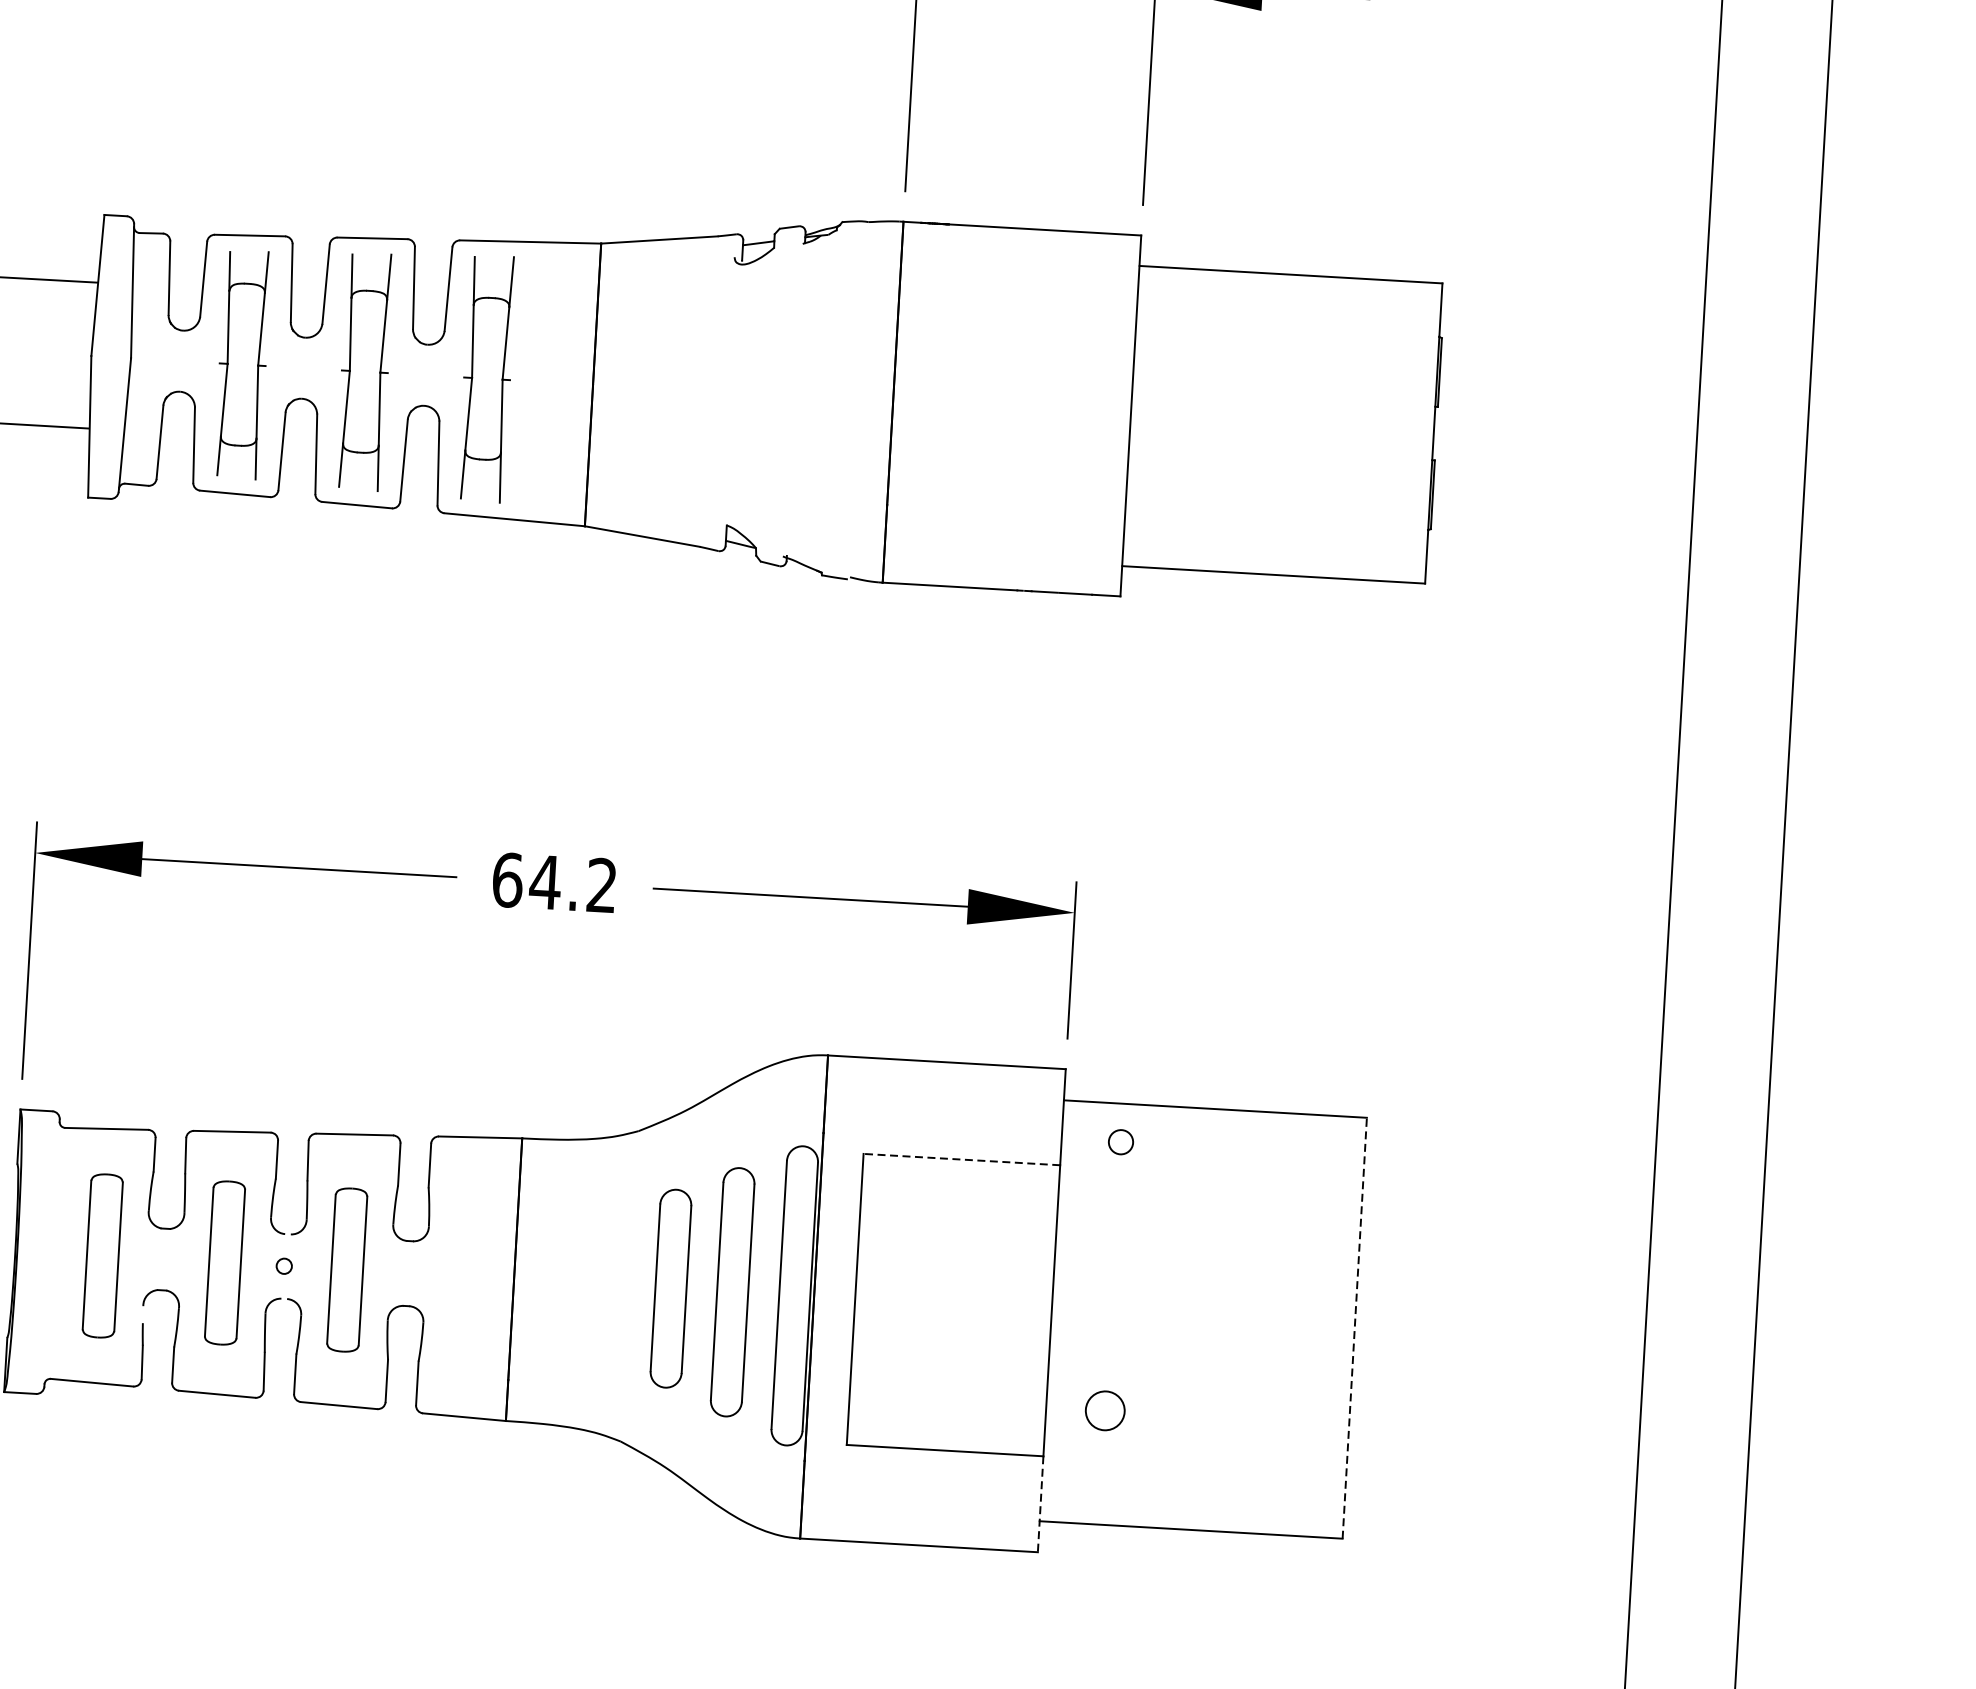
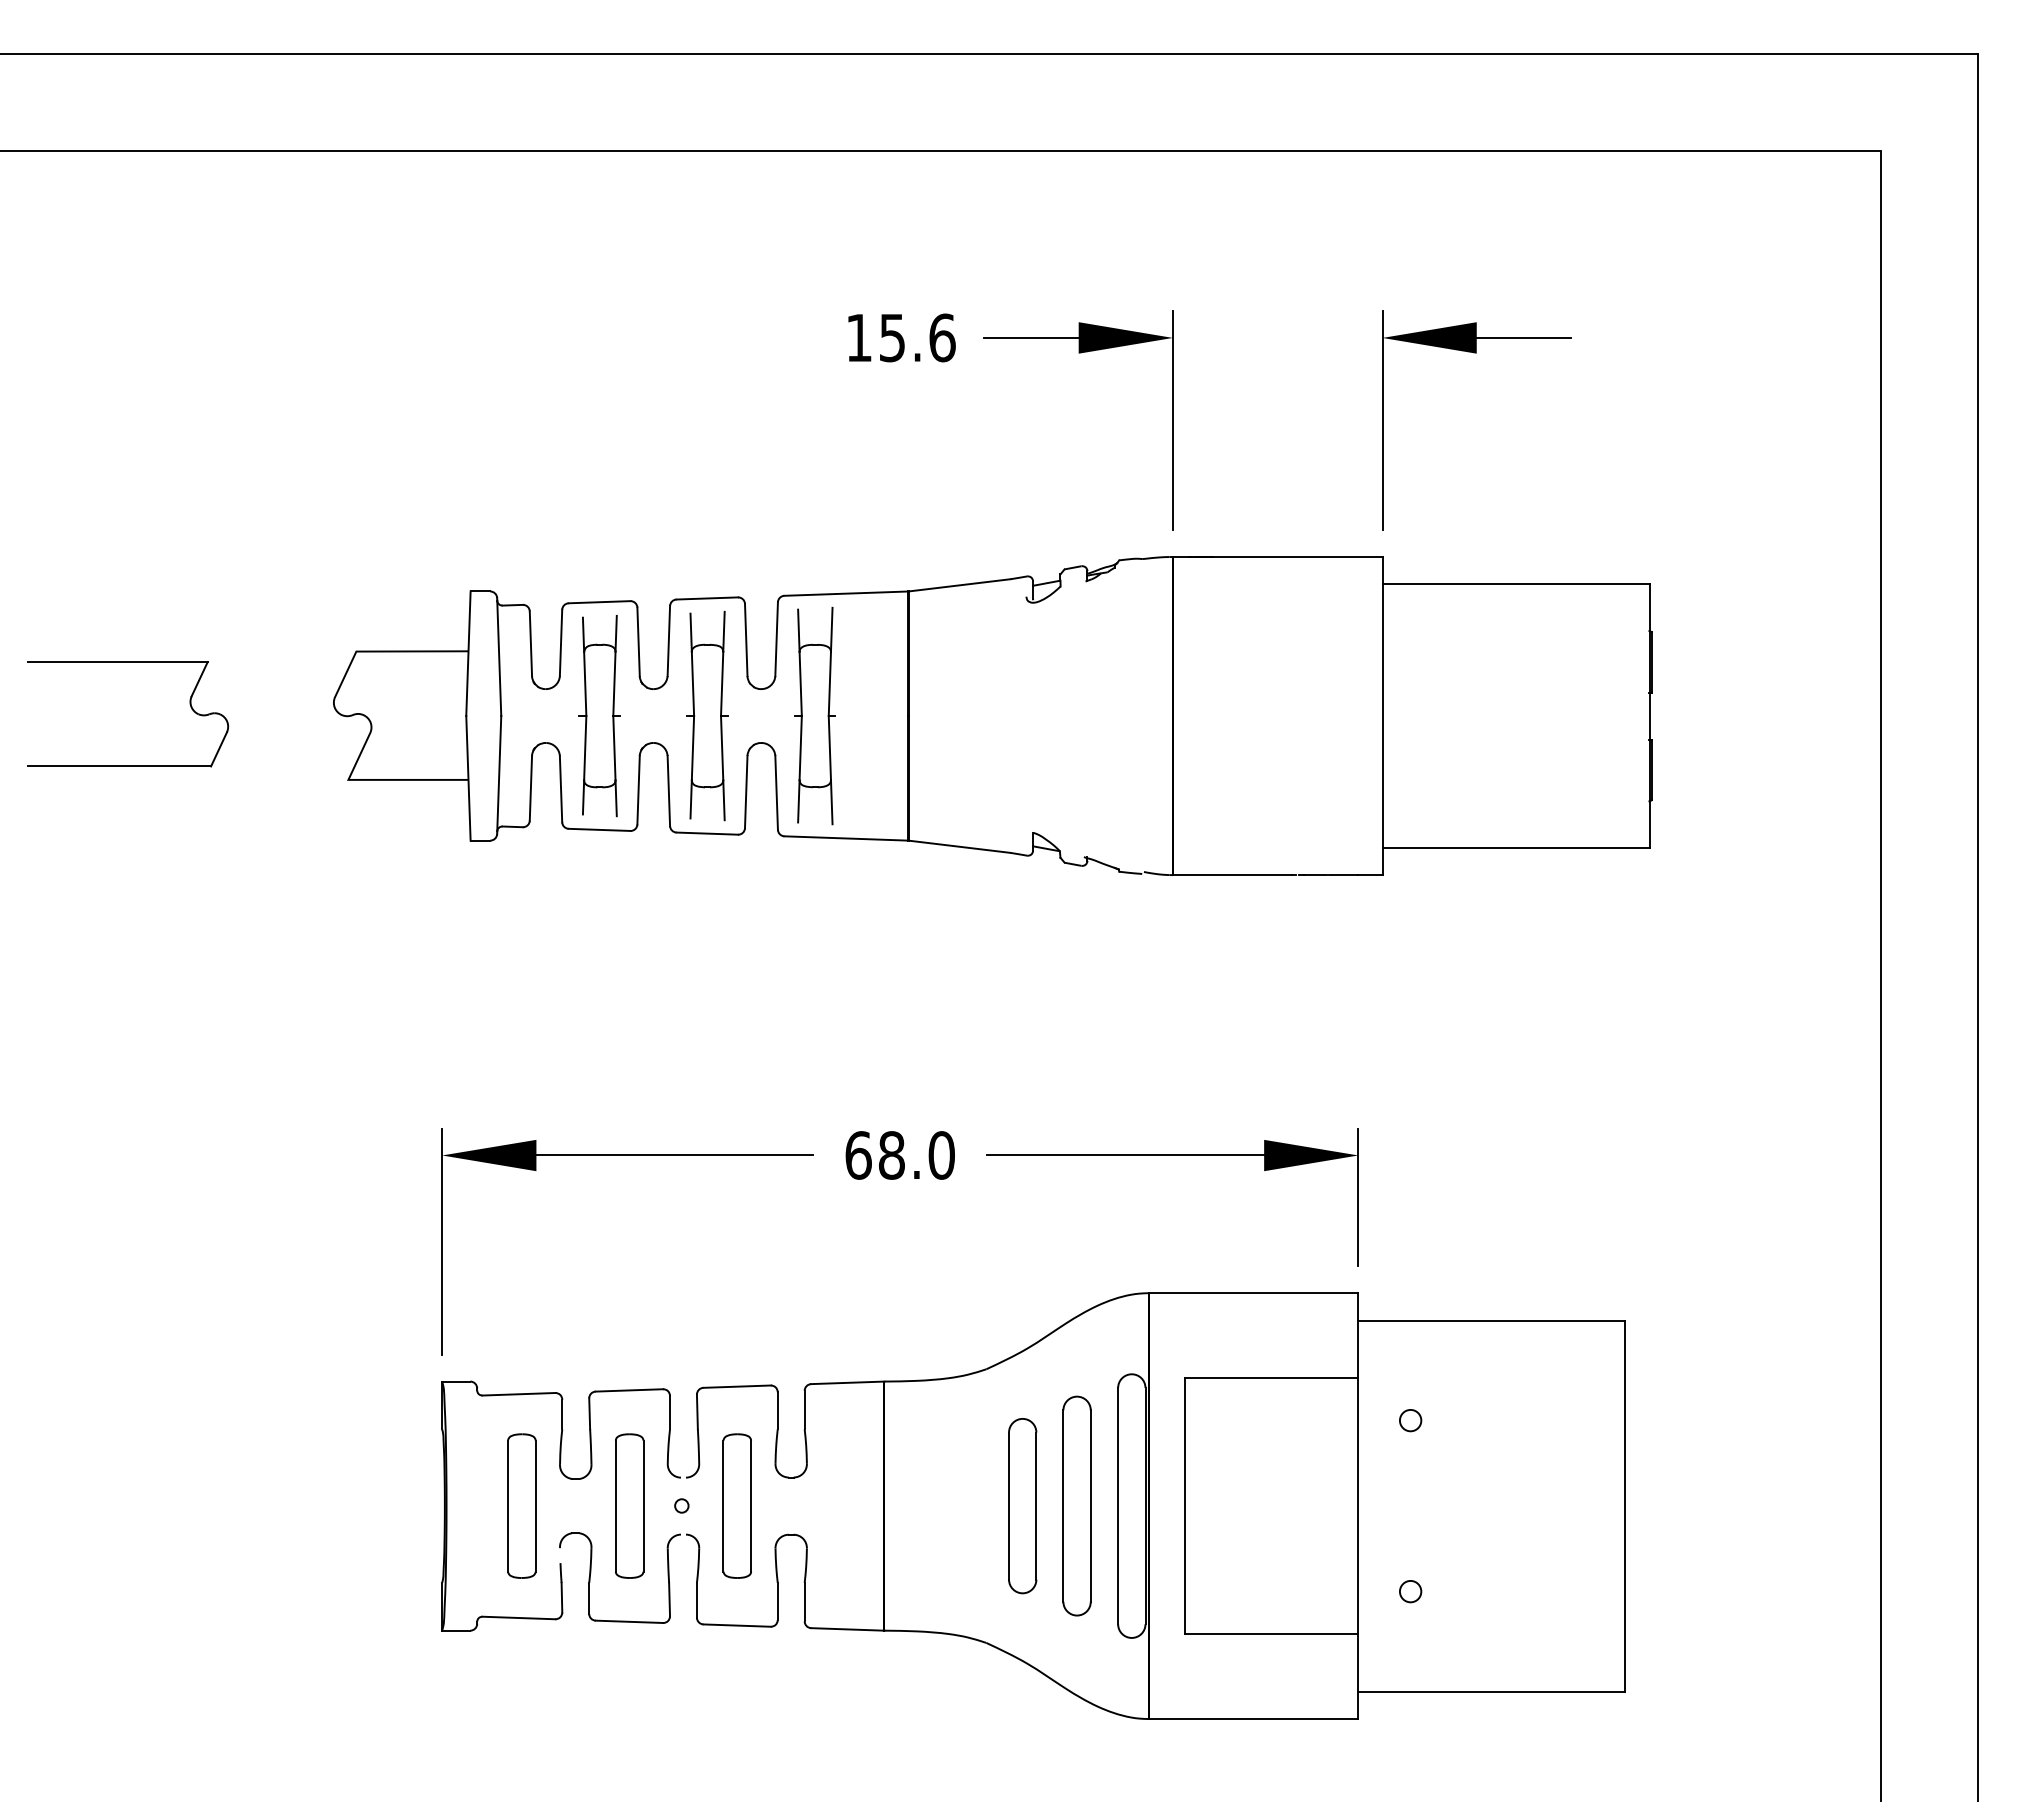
text: (572, 883) -> (915, 1155), 64.2 -> 68.0
circle: (1120, 1142) -> (1410, 1420), moved
line: (961, 1159) -> (1271, 1377), dashed -> solid
line: (1354, 1327) -> (1625, 1505), dashed -> solid
circle: (1105, 1410) -> (1410, 1591), size x0.62
line: (1040, 1505) -> (1358, 1677), dashed -> solid

